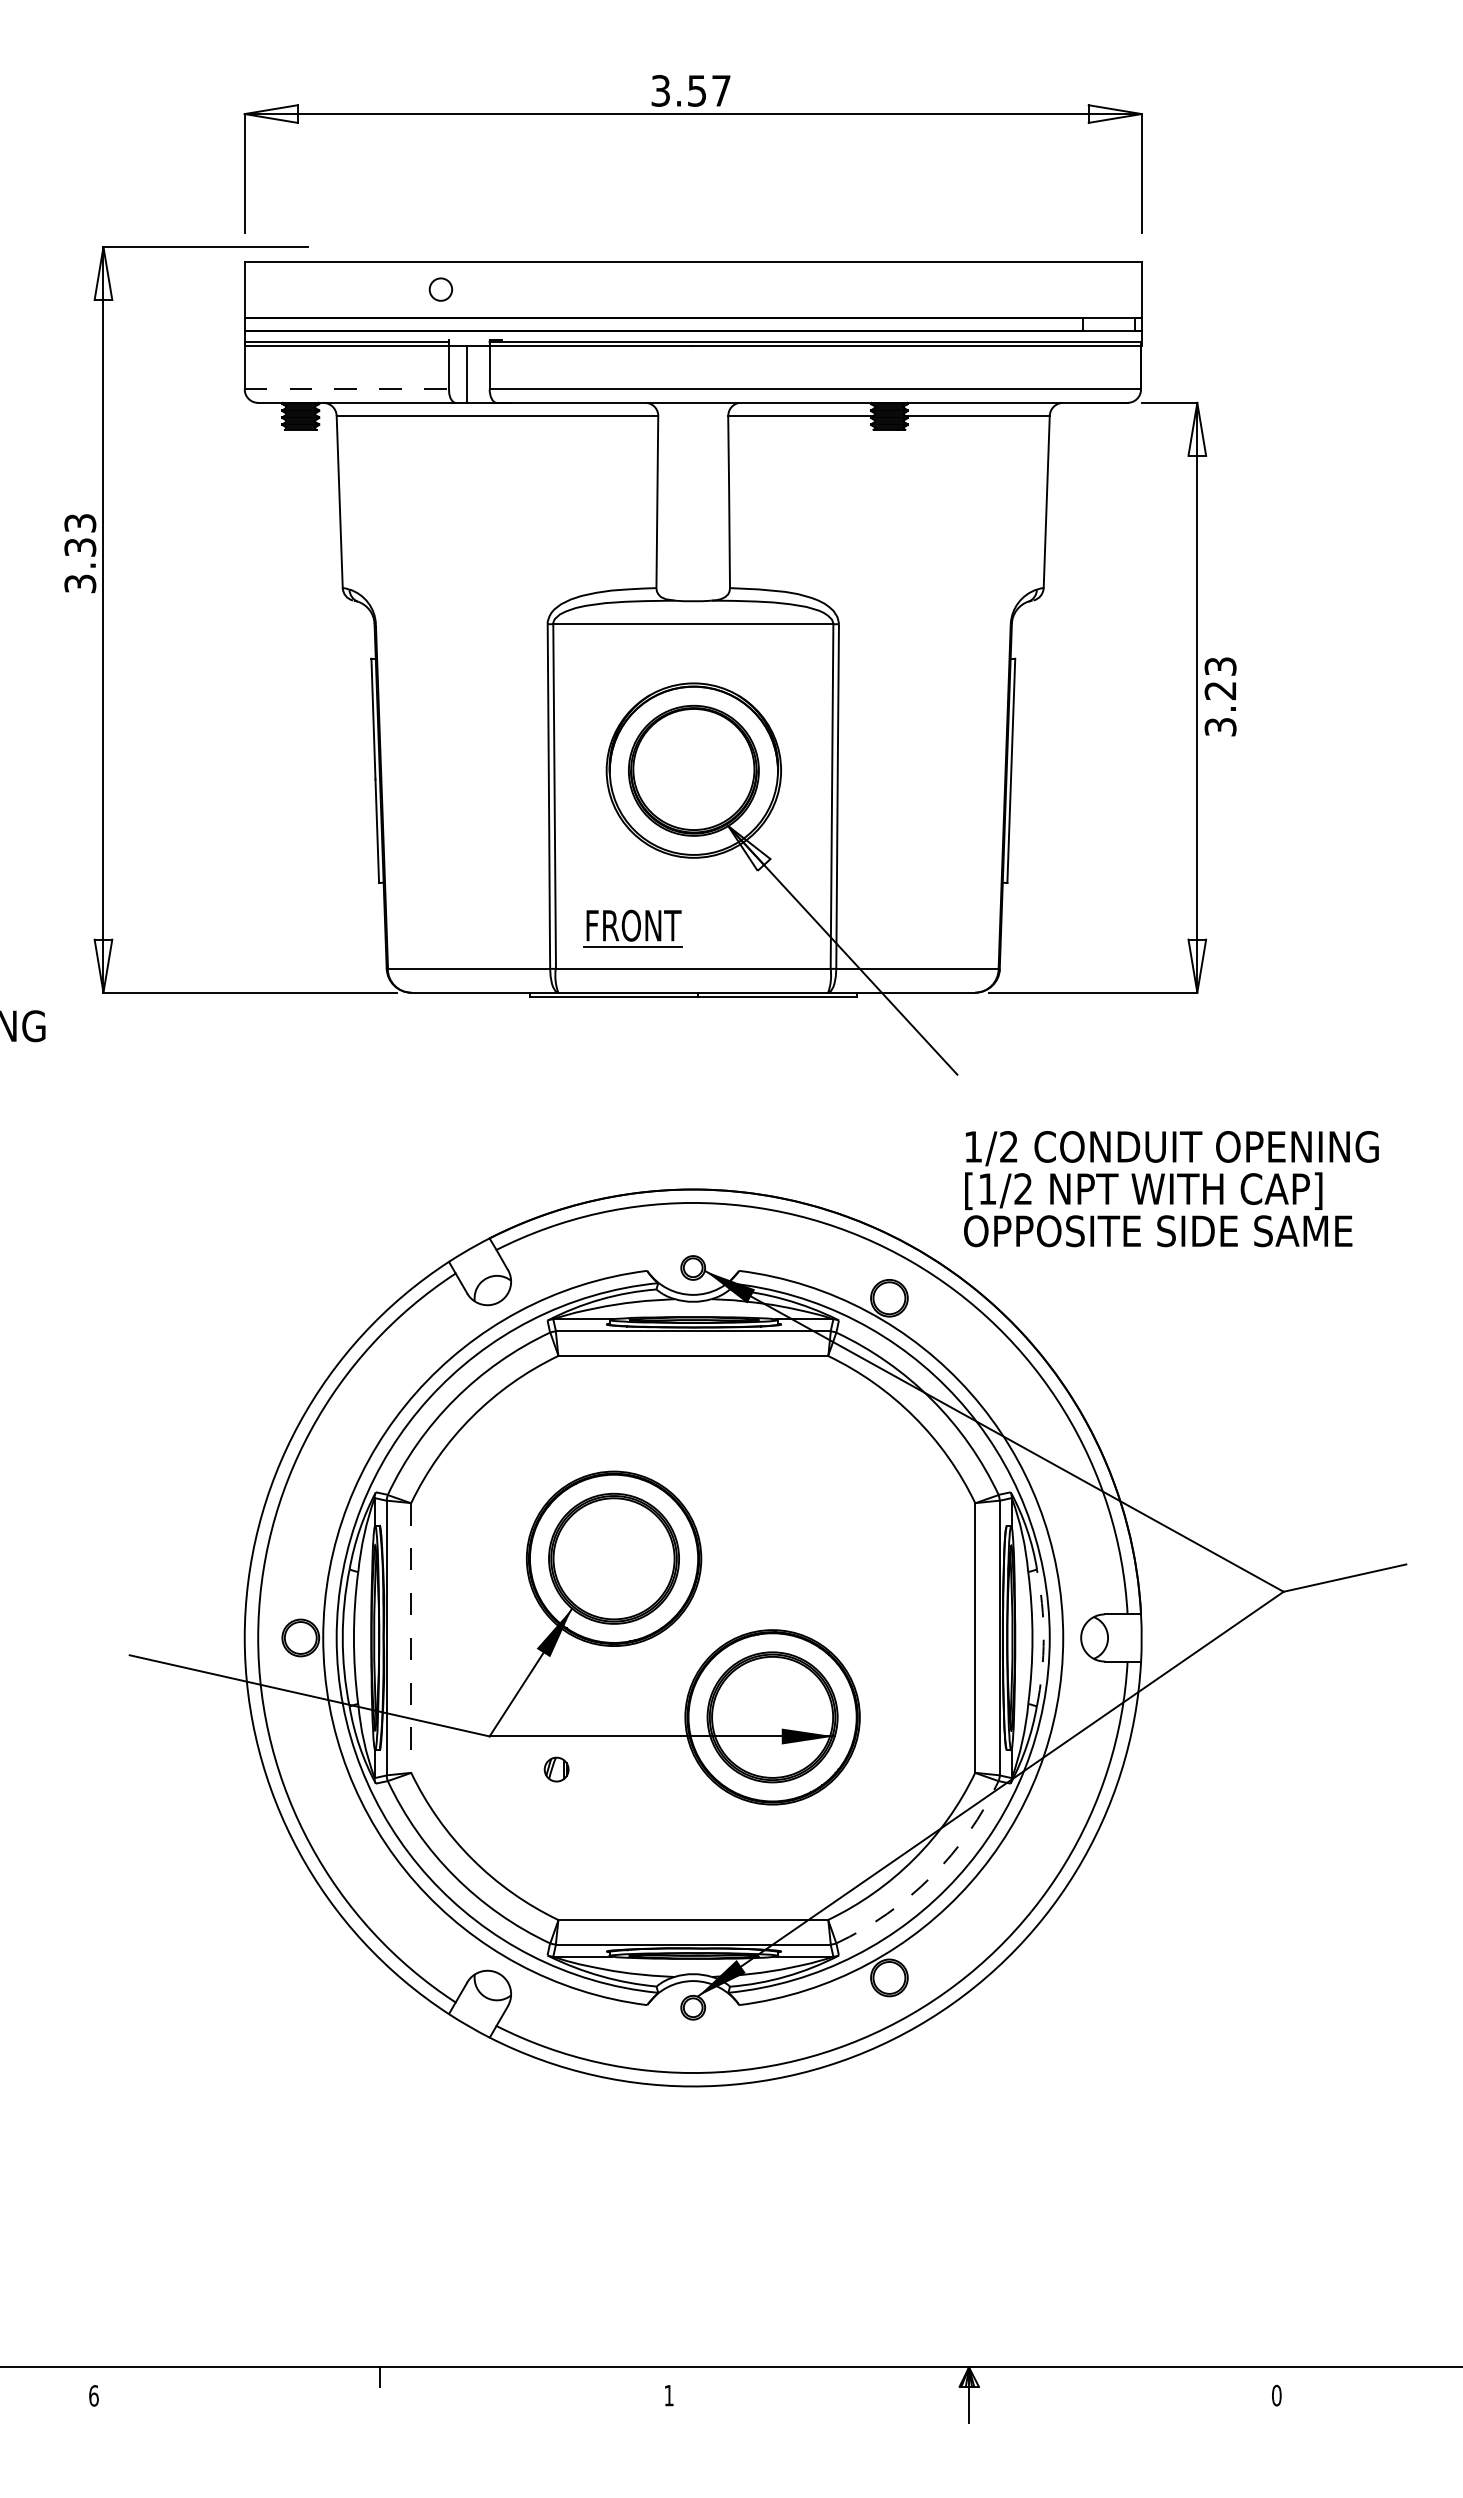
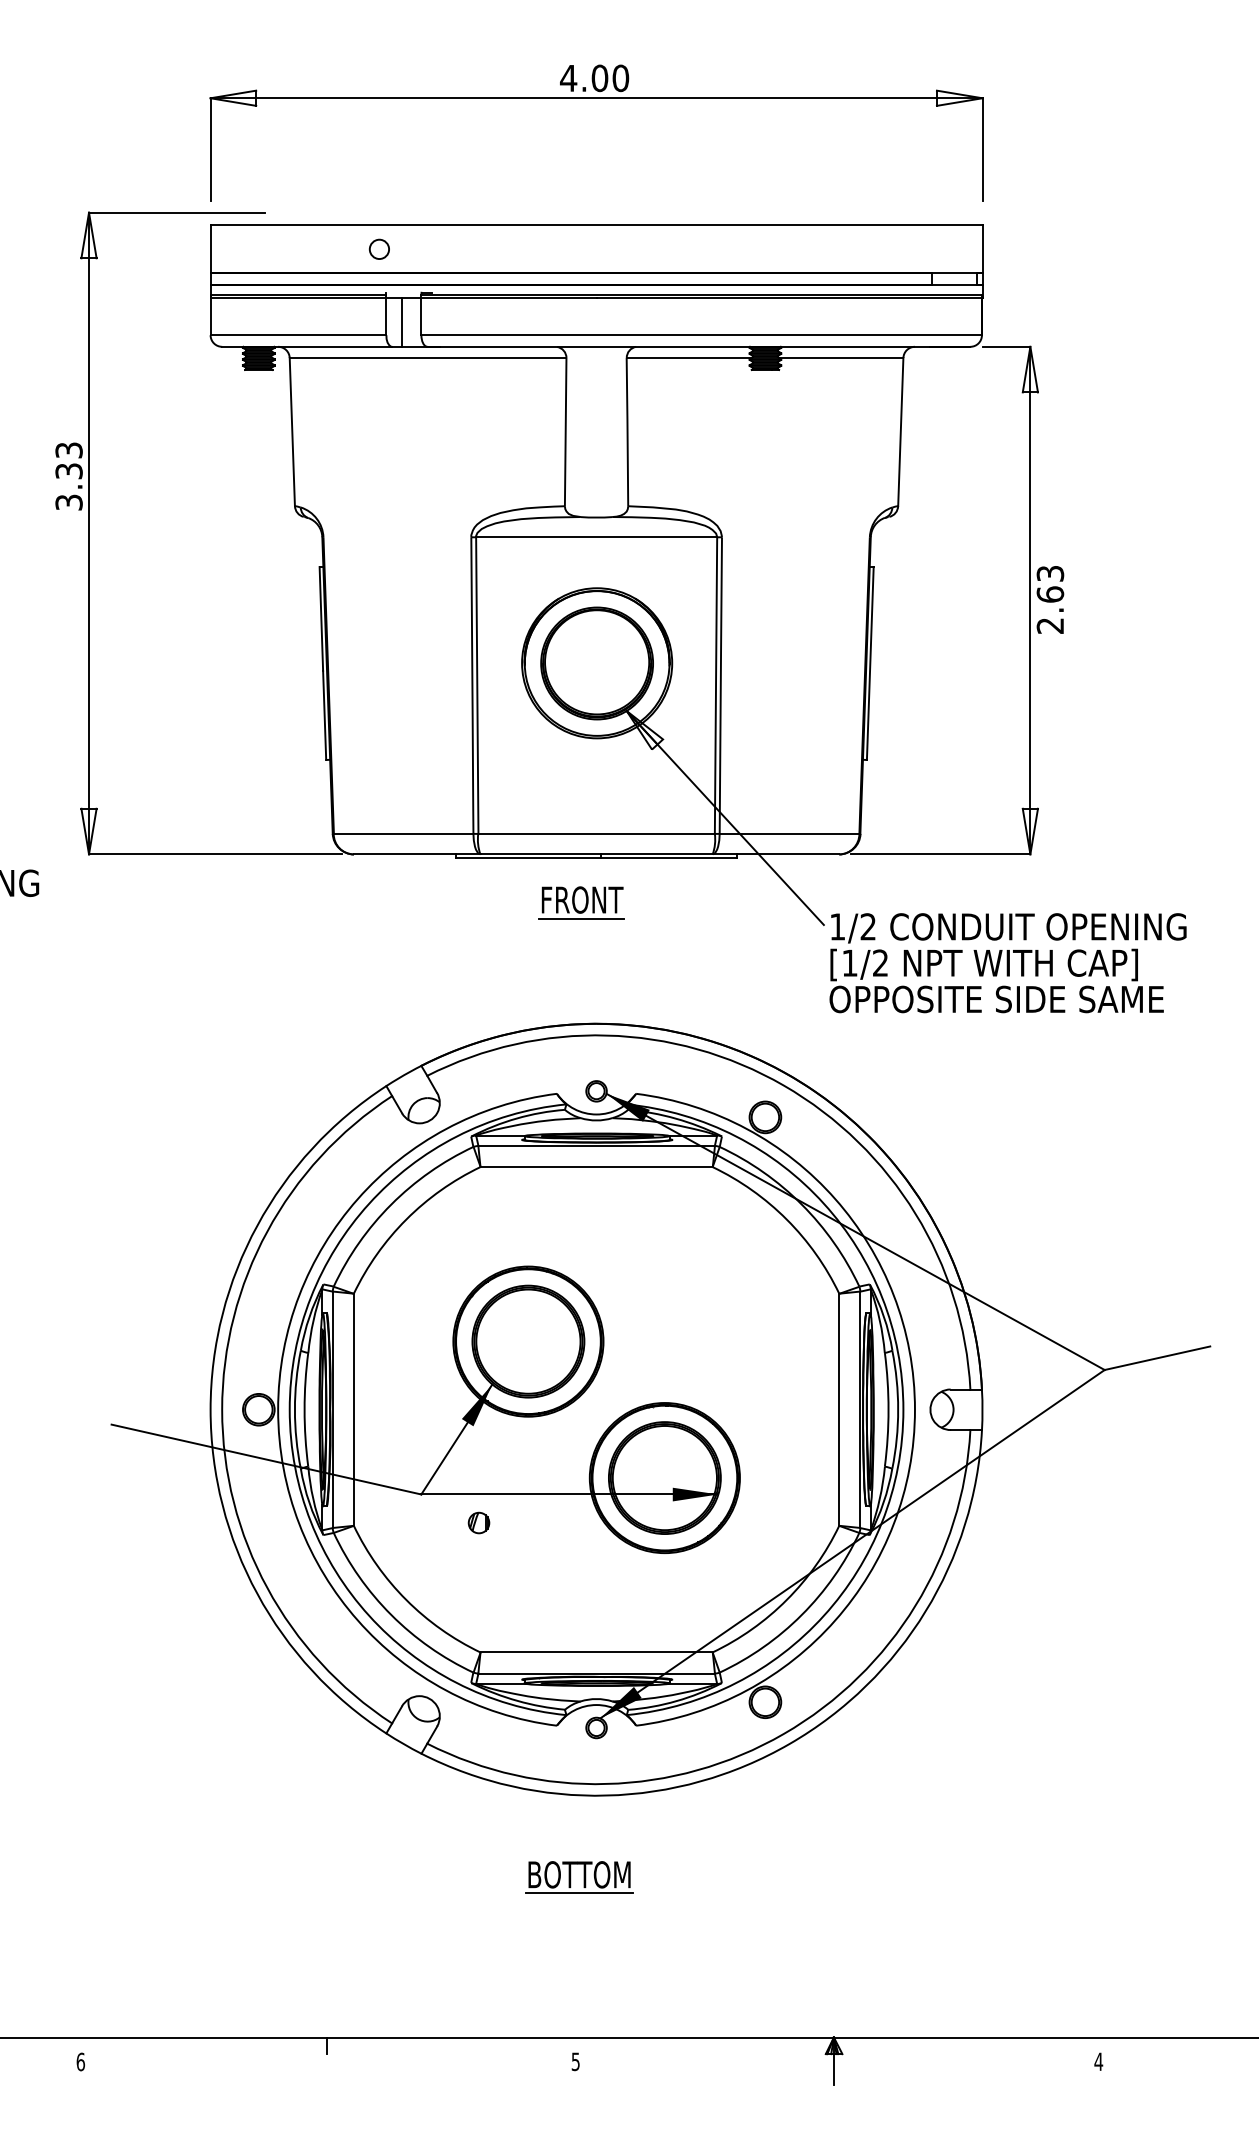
text: (690, 90) -> (594, 77), 3.57 -> 4.00
line: (347, 389) -> (299, 335), dashed -> solid
text: (1220, 708) -> (1050, 609), 3.23 -> 2.63
part: (632, 928) -> (581, 902), moved
text: (1171, 1189) -> (1008, 963), moved
line: (411, 1637) -> (354, 1409), dashed -> solid
arc: (1043, 1637) -> (898, 1409), dashed -> solid
arc: (931, 1876) -> (801, 1615), dashed -> solid
part: (673, 2181) -> (579, 1877), added
text: (668, 2395) -> (575, 2061), 1 -> 5
text: (1276, 2395) -> (1098, 2061), 0 -> 4

